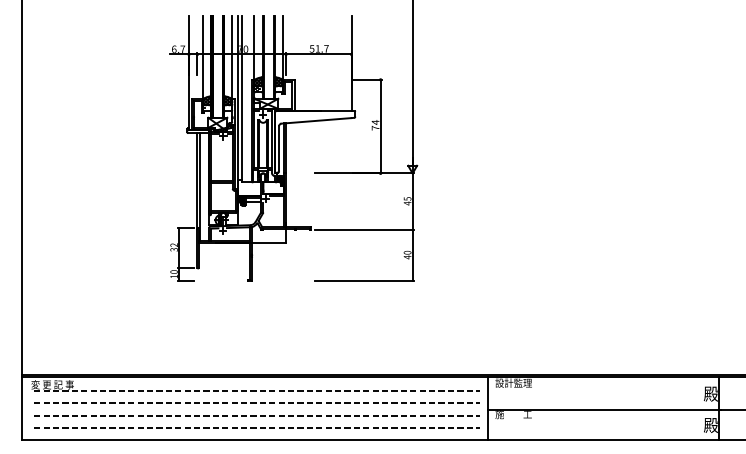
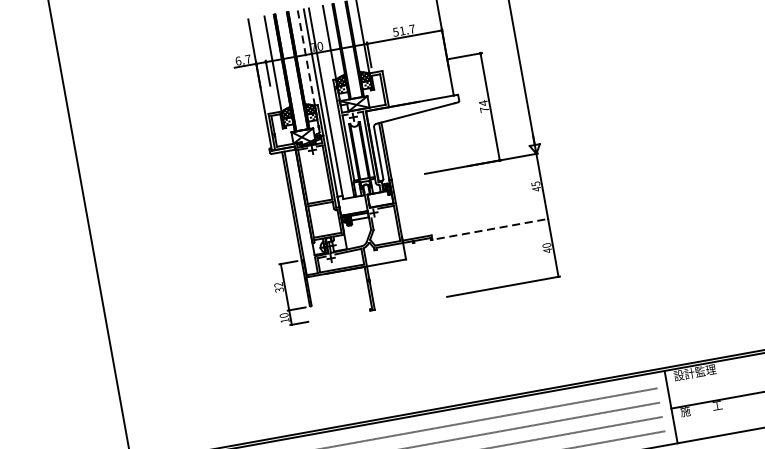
line: (232, 57) -> (306, 58), solid -> dashed
line: (365, 230) -> (494, 228), solid -> dashed

